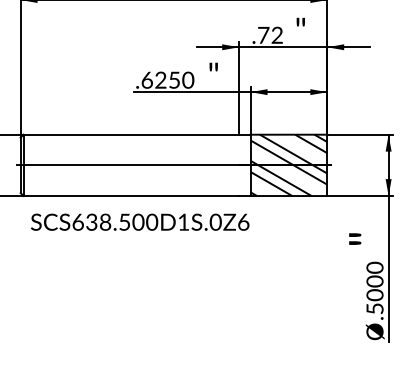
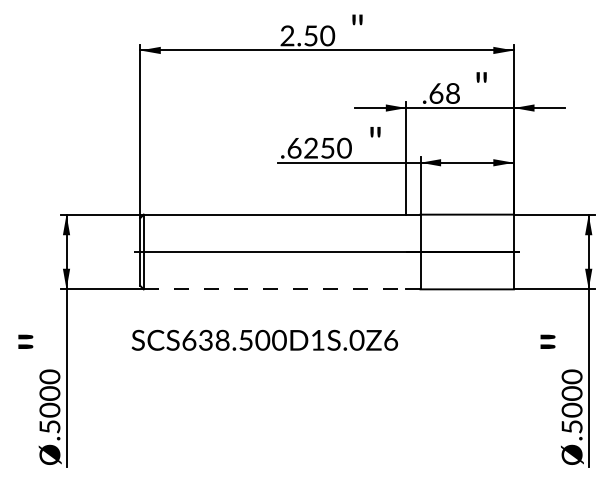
text: (270, 35) -> (444, 93), .72 -> .68
hatch: (288, 164) -> (466, 251), removed
line: (131, 196) -> (275, 289), solid -> dashed
text: (139, 221) -> (264, 339), moved

